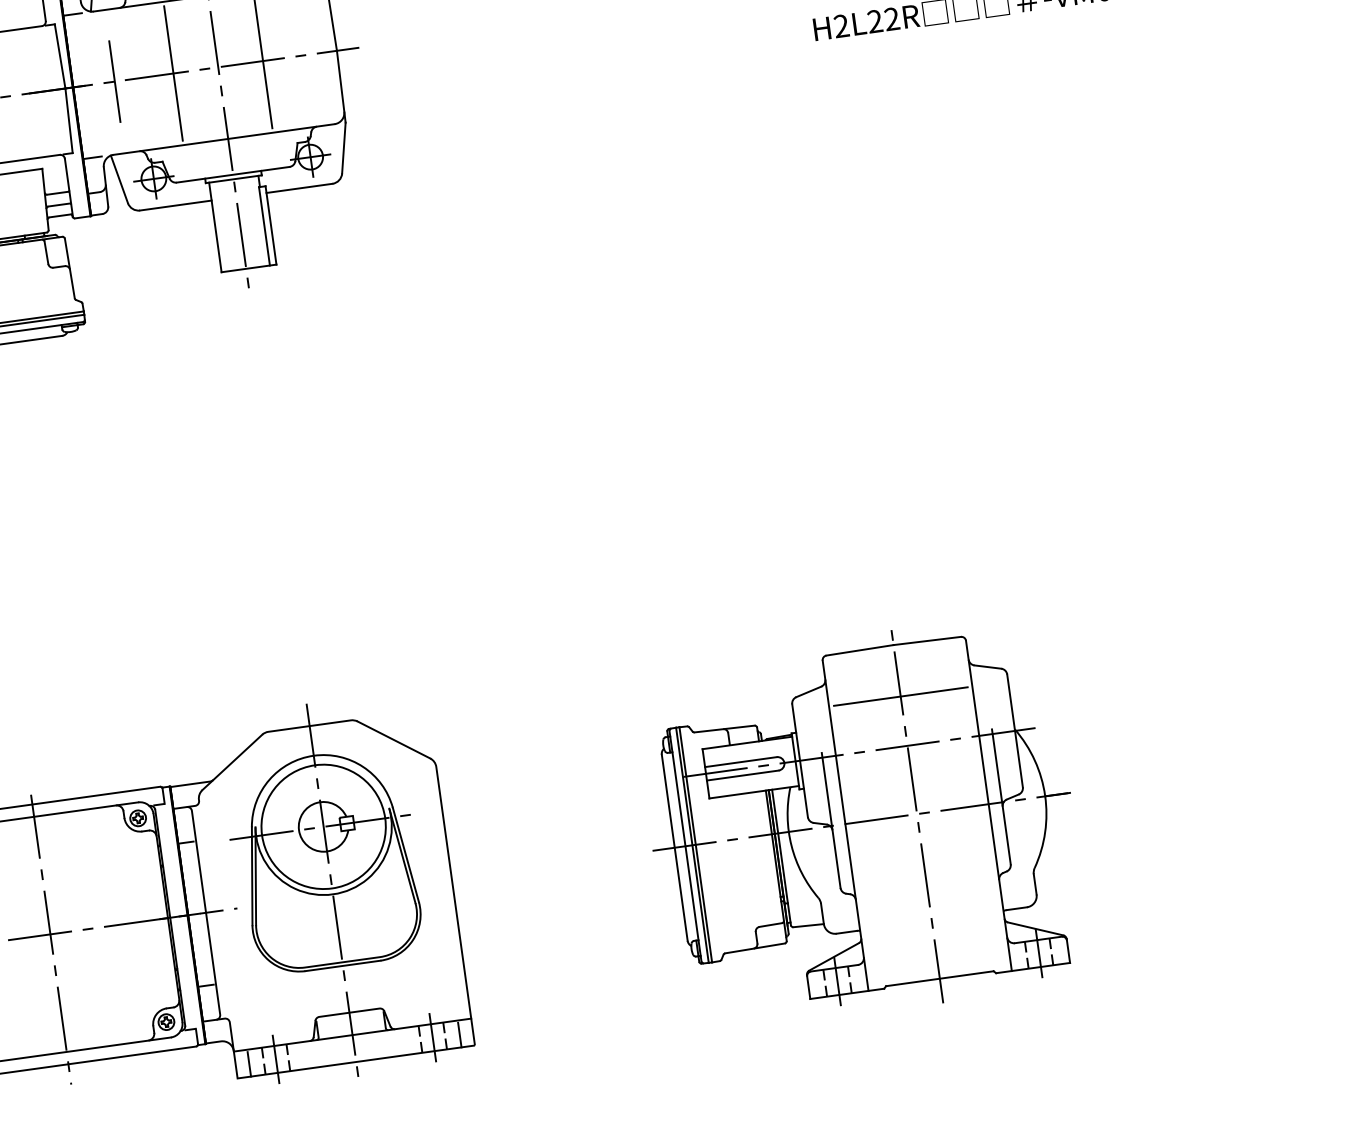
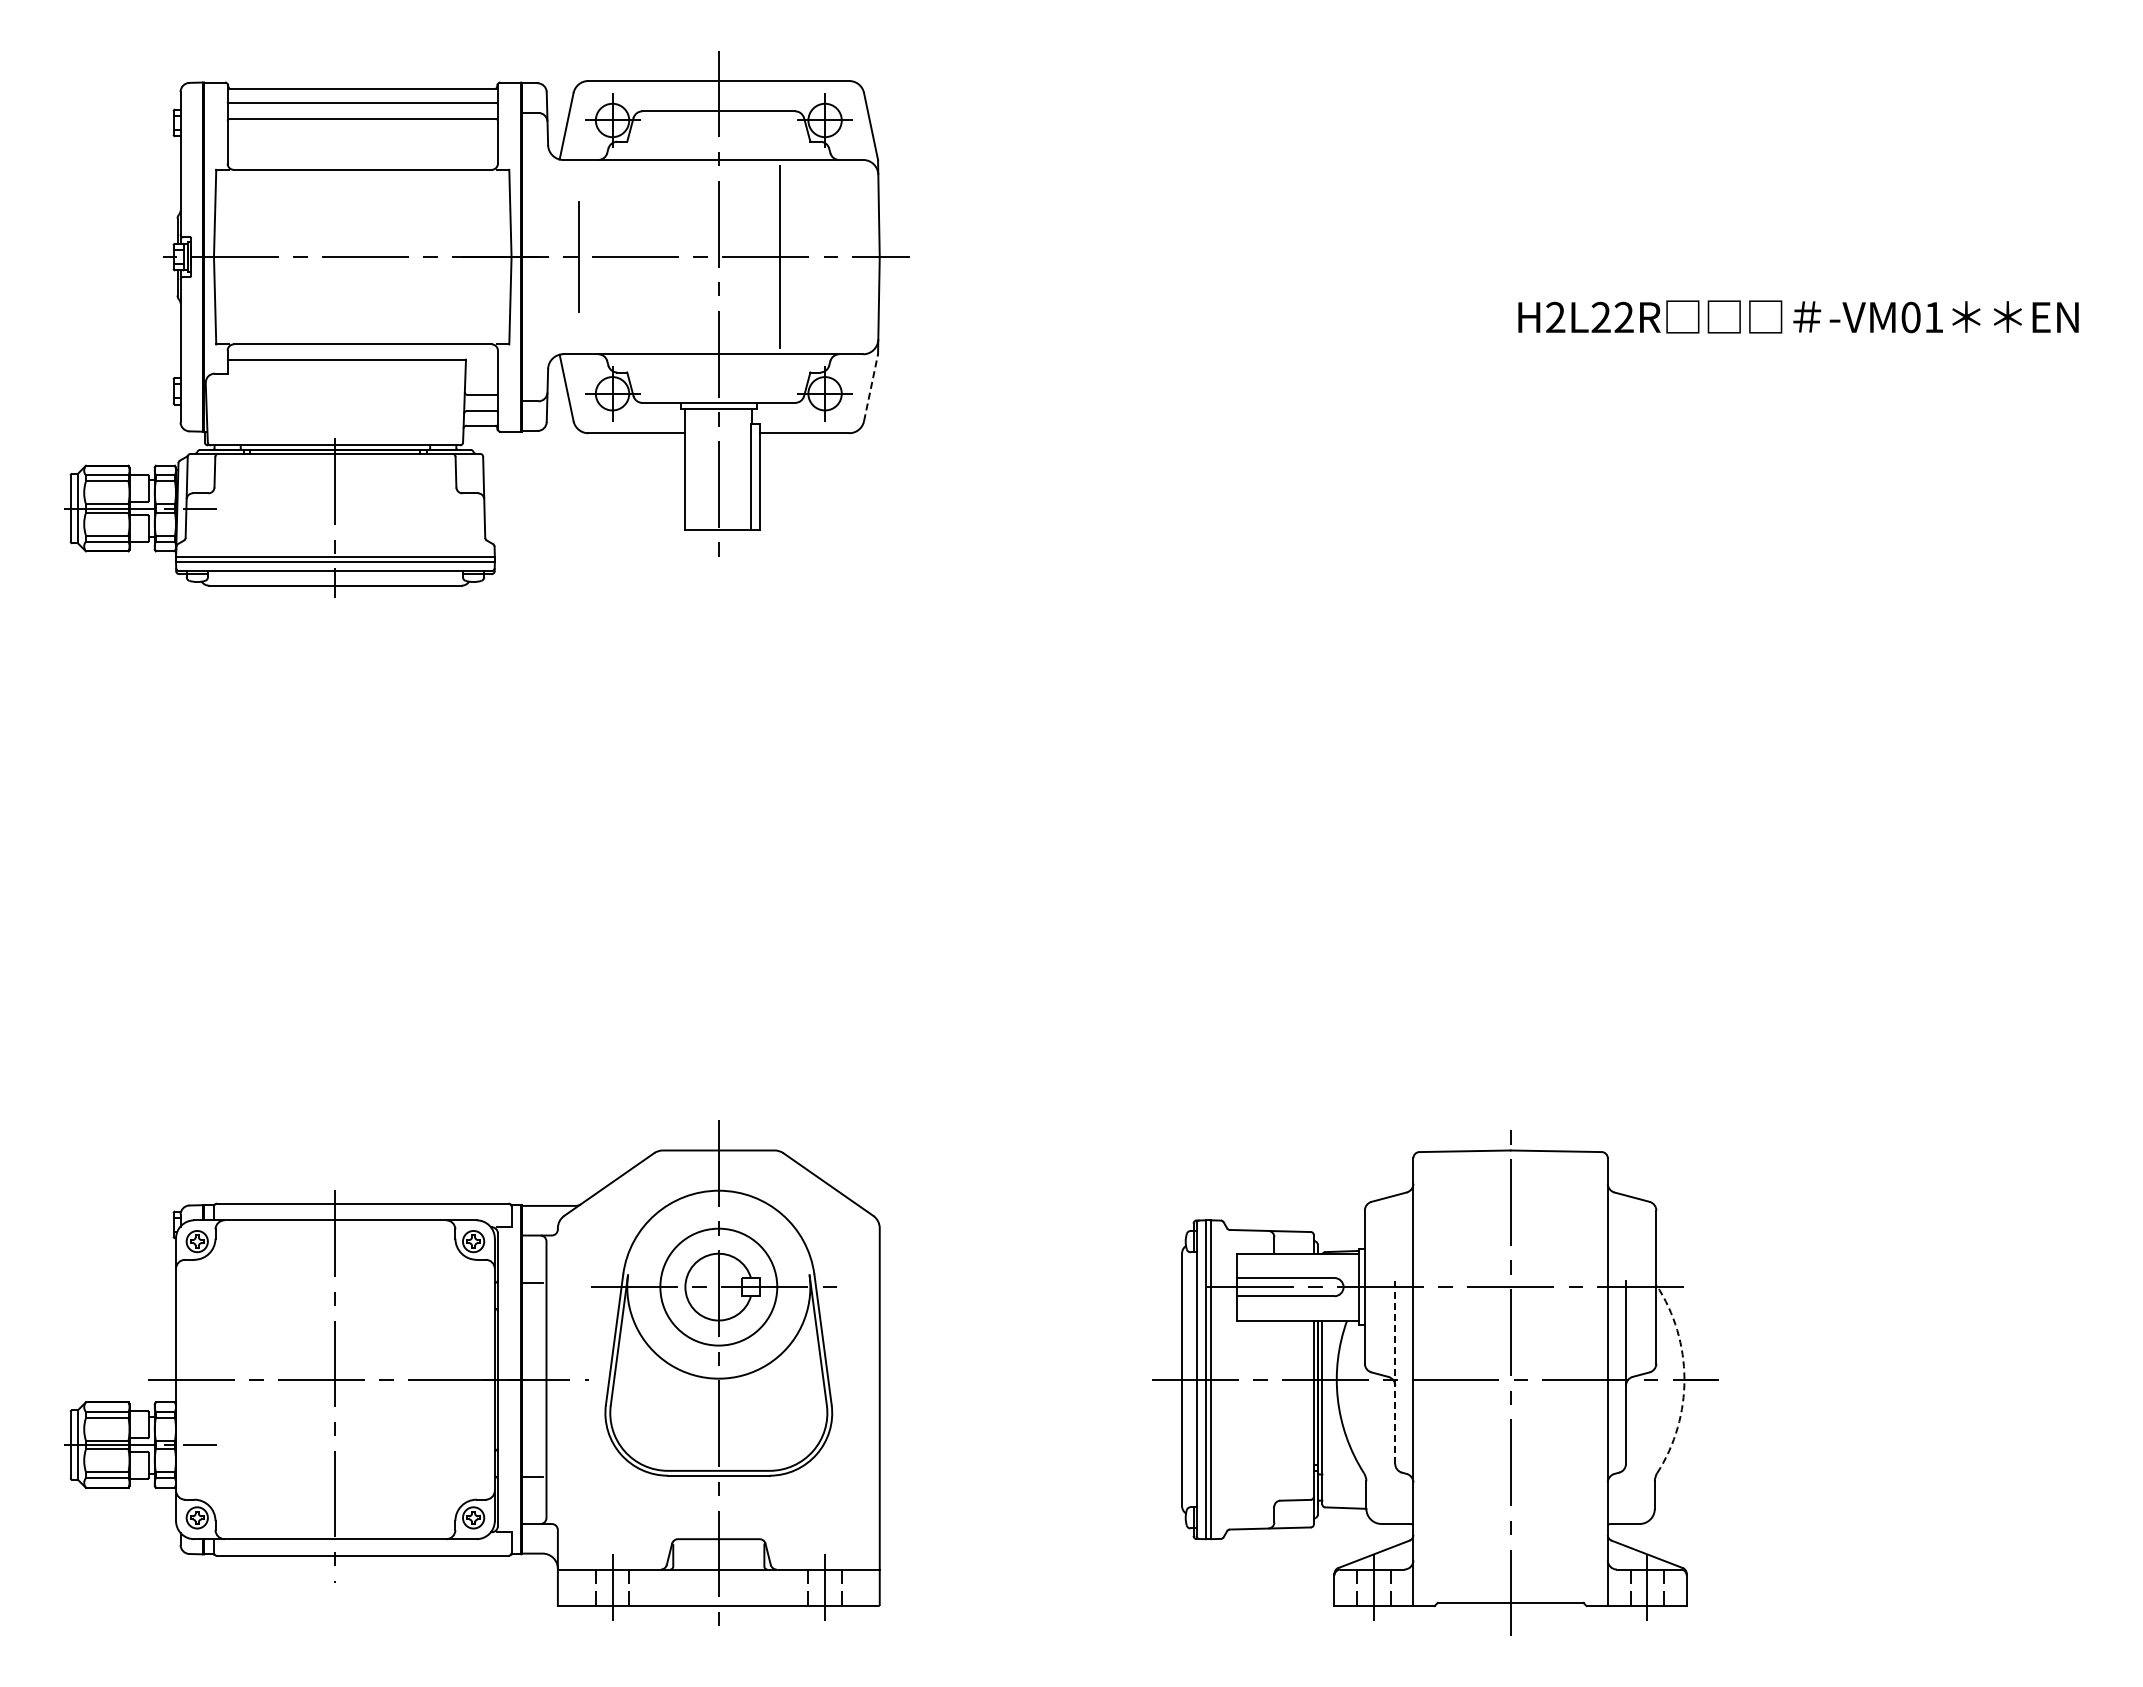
line: (72, 14) -> (534, 159), removed
line: (173, 73) -> (658, 257), removed
line: (344, 147) -> (871, 387), solid -> dashed
line: (92, 157) -> (534, 354), removed
line: (900, 696) -> (1510, 1220), removed
arc: (1045, 795) -> (1684, 1378), solid -> dashed
line: (831, 820) -> (1395, 1372), solid -> dashed
circle: (323, 826) -> (718, 1286), size x0.7
line: (459, 1034) -> (861, 1588), removed
line: (249, 1063) -> (576, 1588), removed

